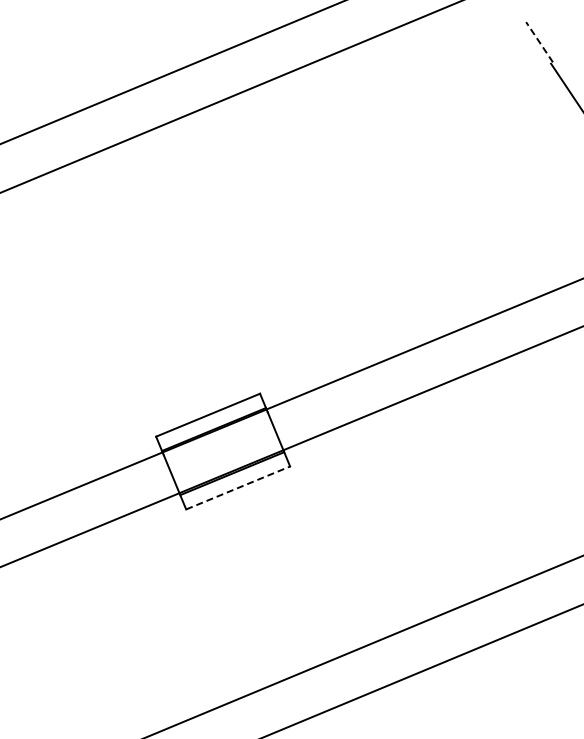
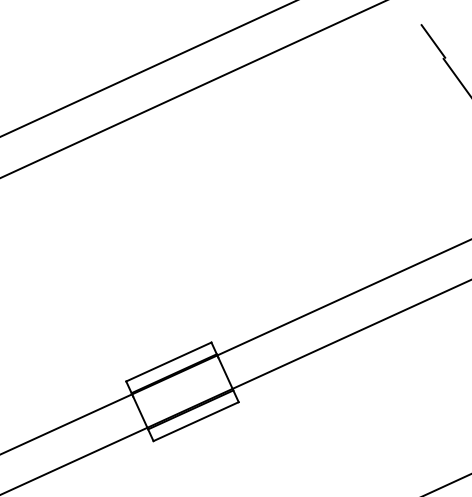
line: (539, 41) -> (433, 40), dashed -> solid
line: (238, 487) -> (196, 421), dashed -> solid

